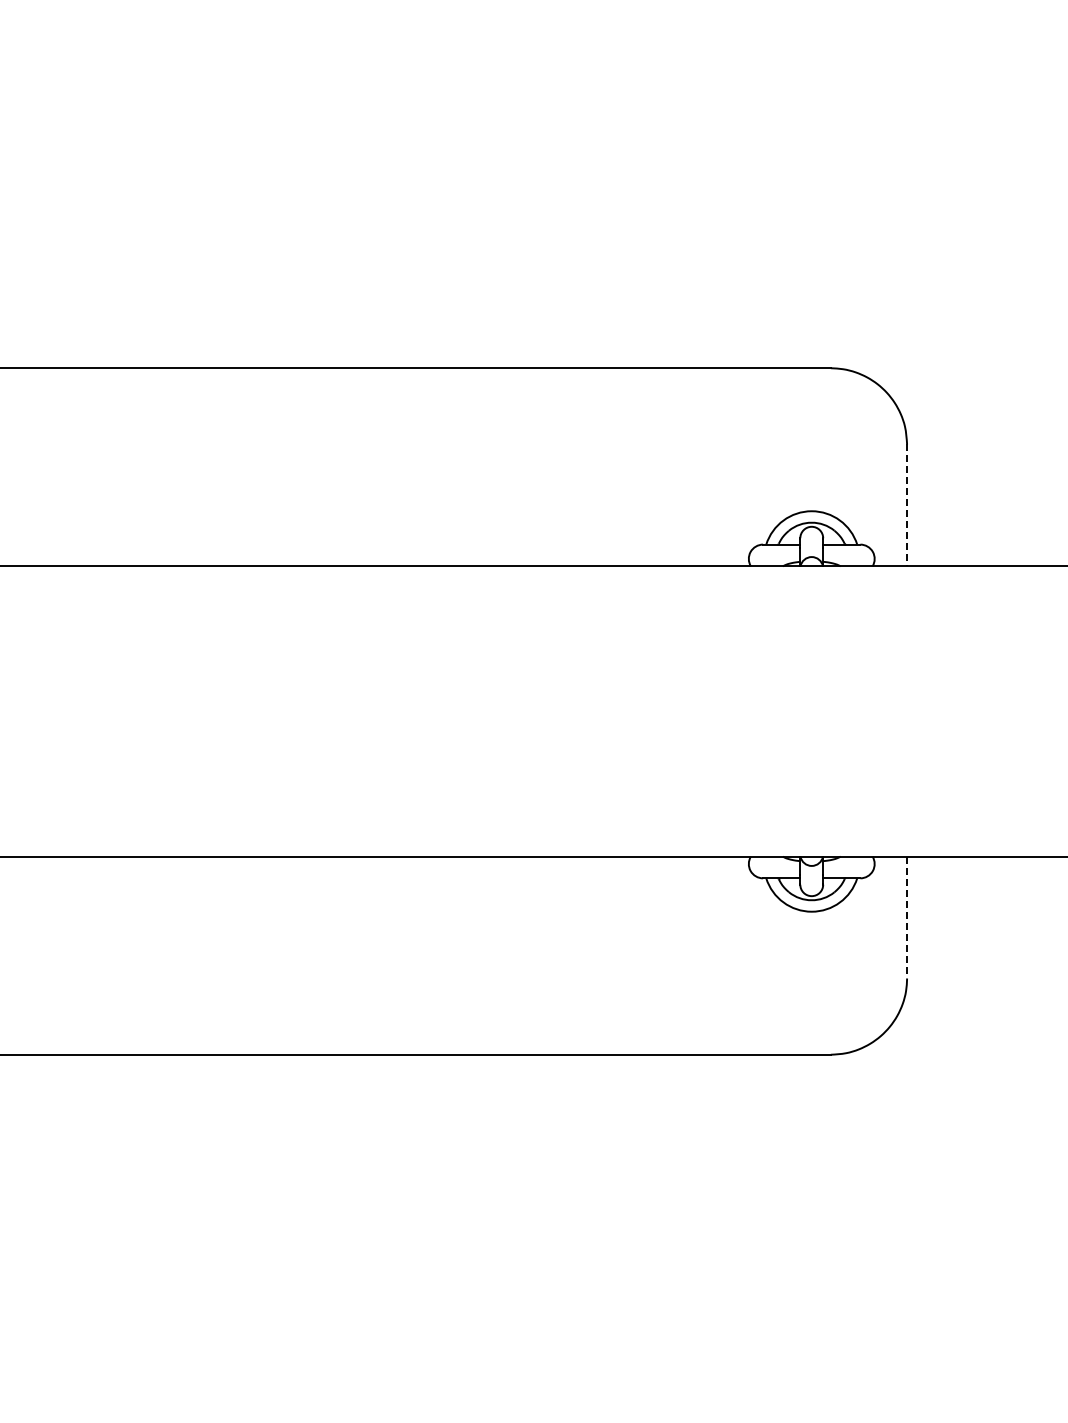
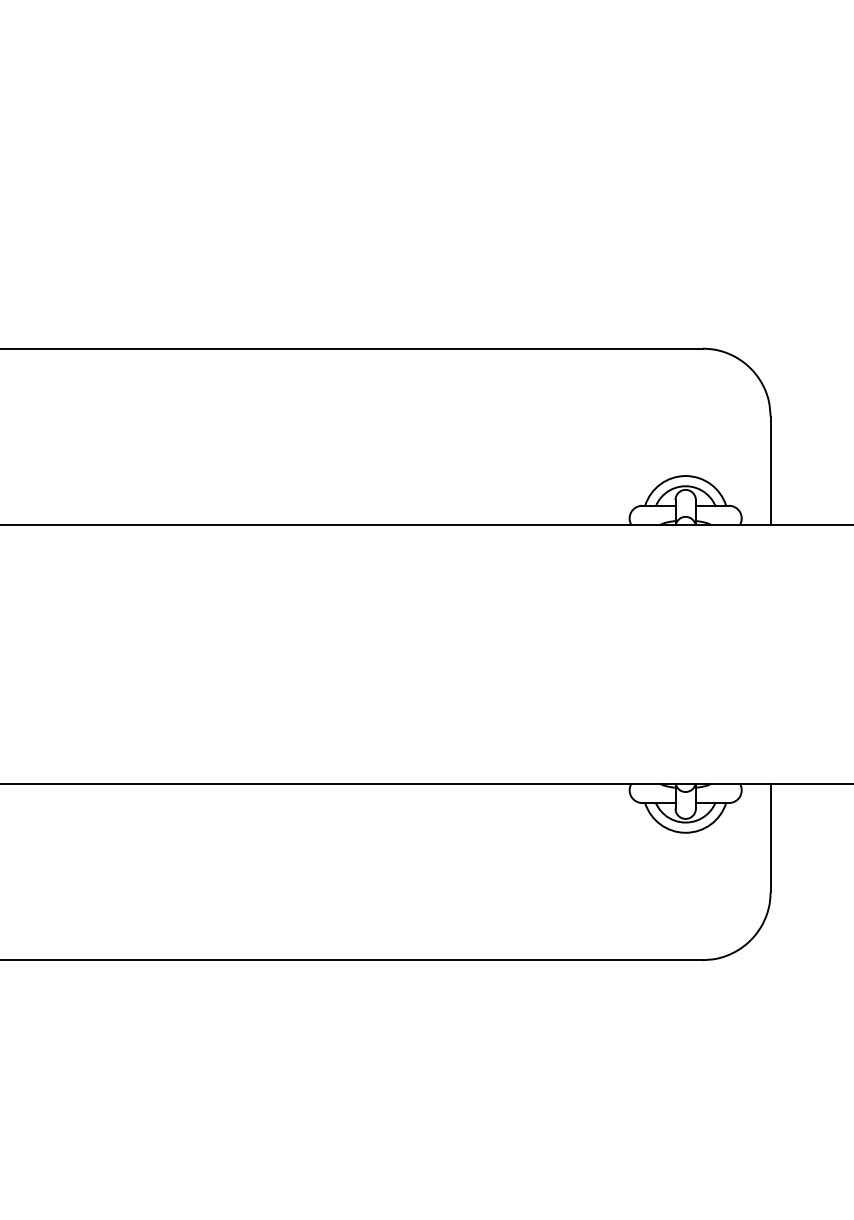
line: (907, 505) -> (770, 470), dashed -> solid
line: (907, 917) -> (770, 837), dashed -> solid

